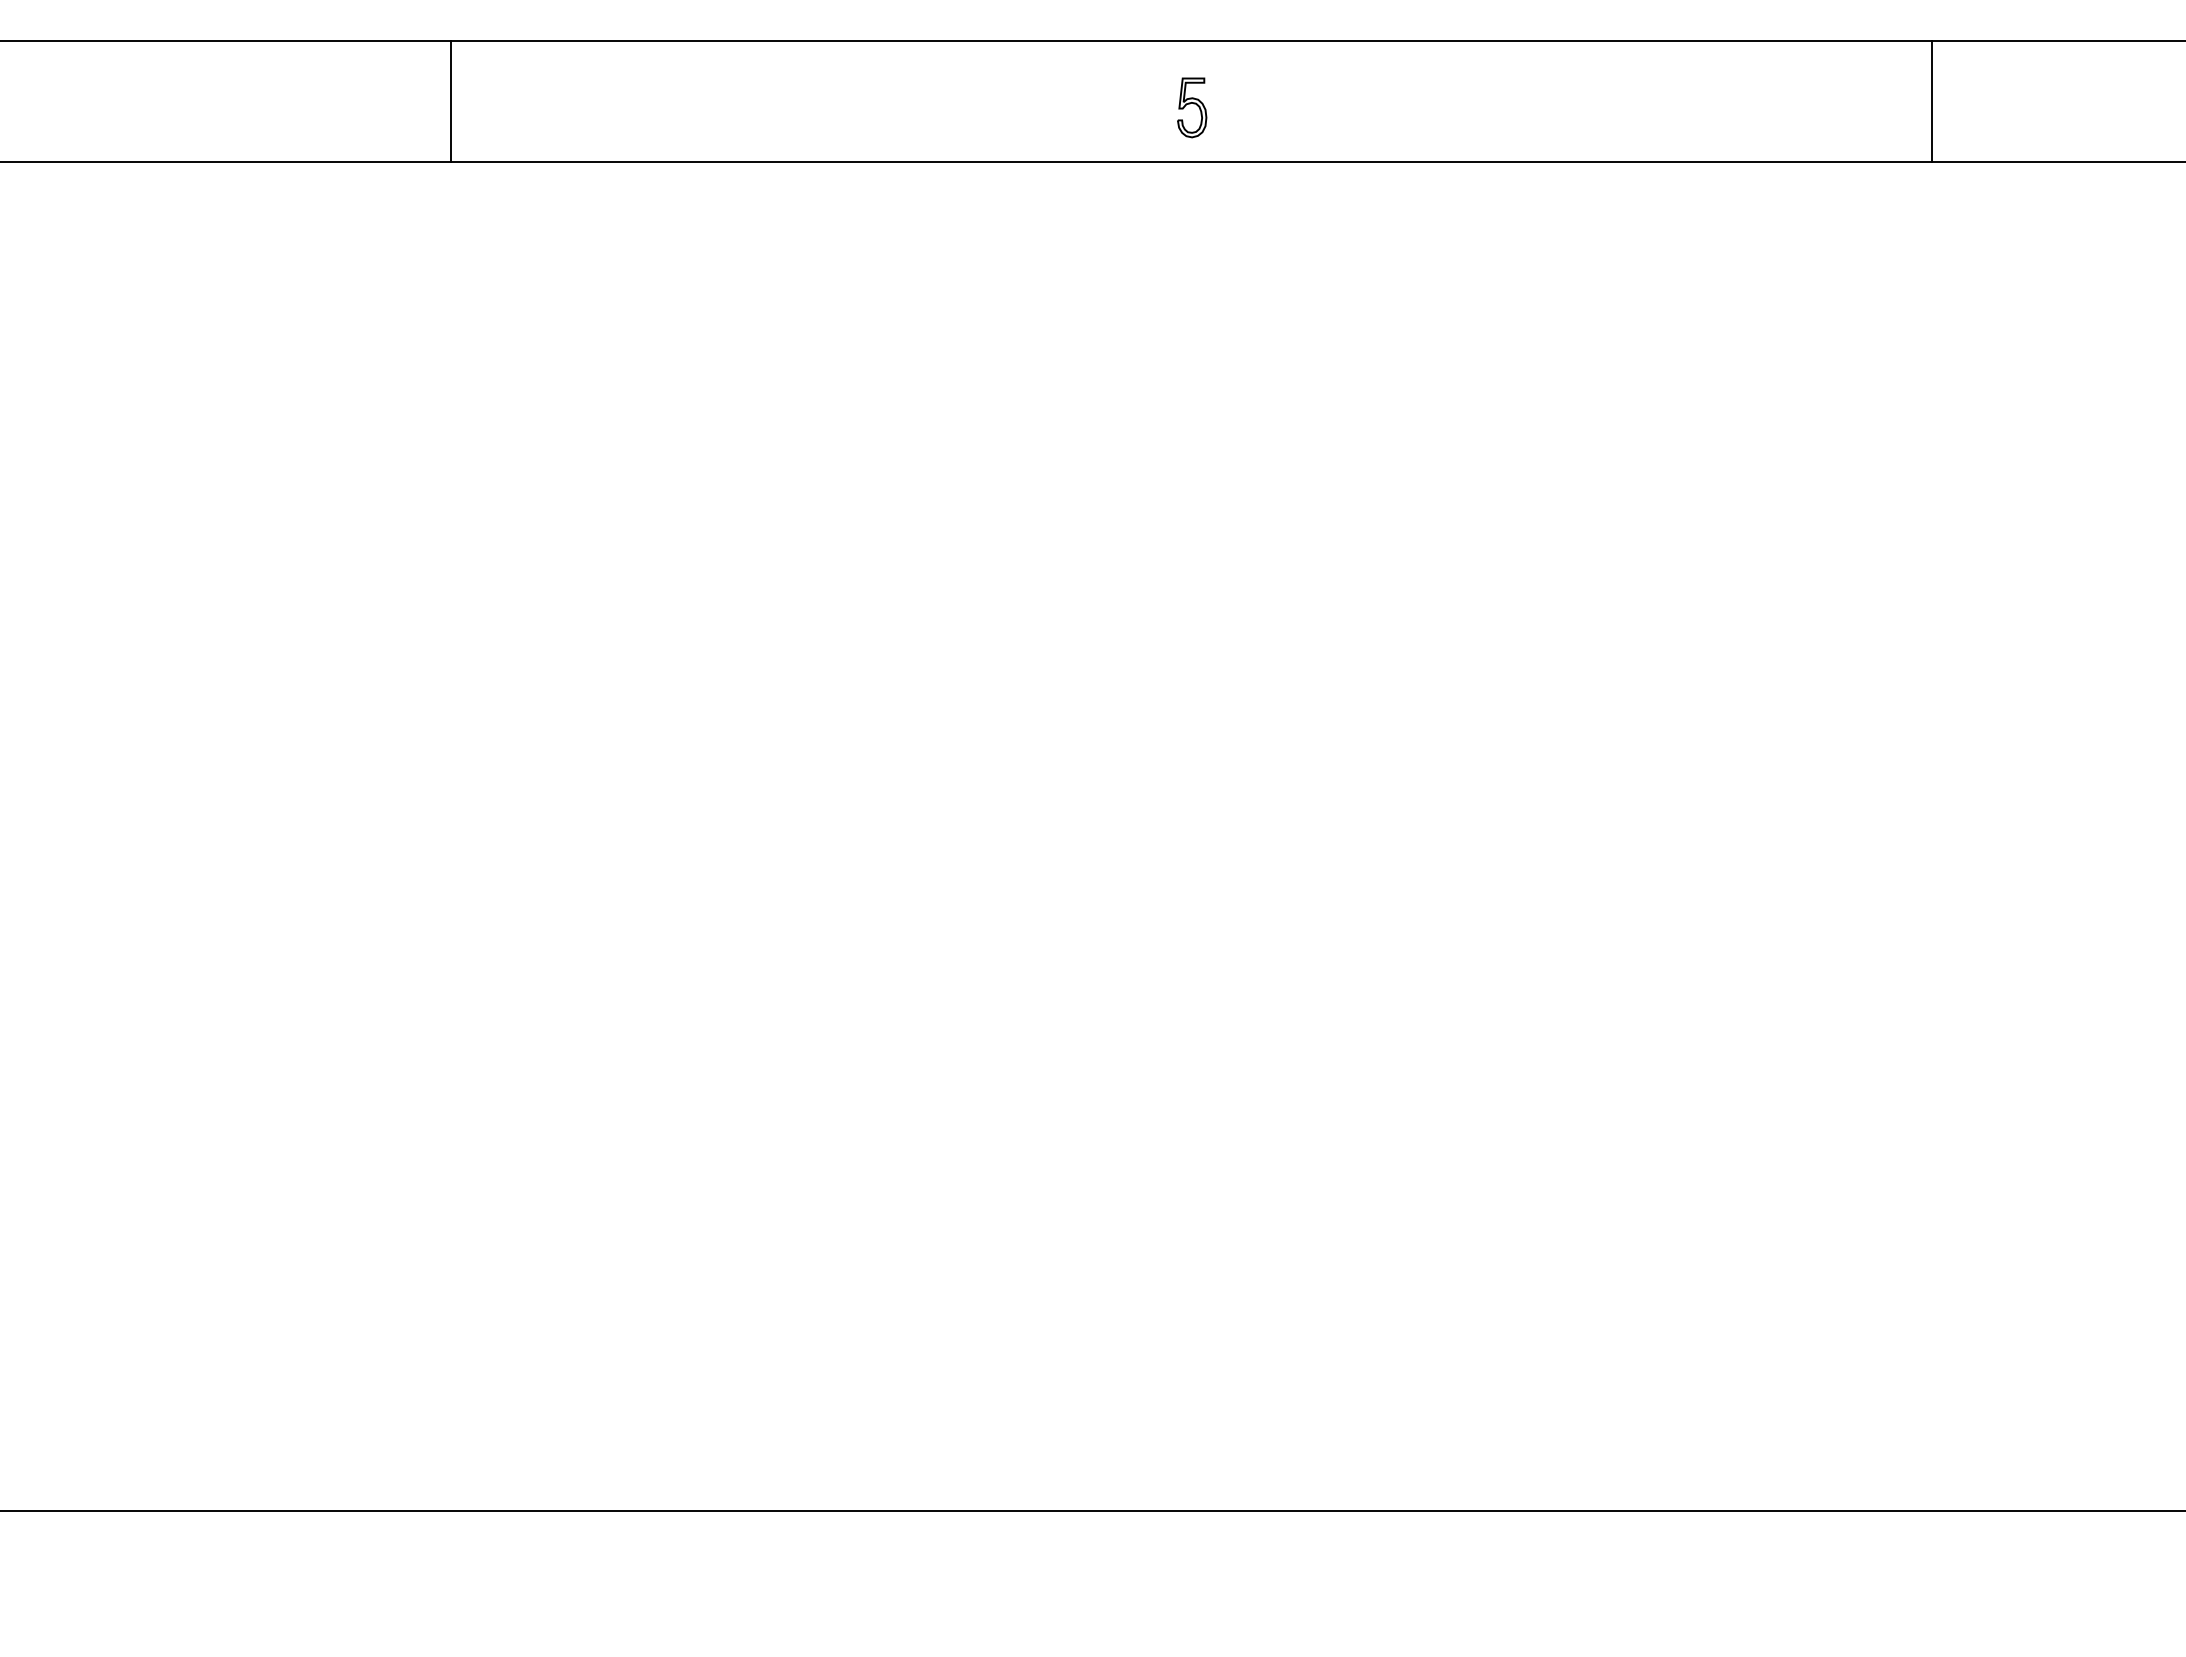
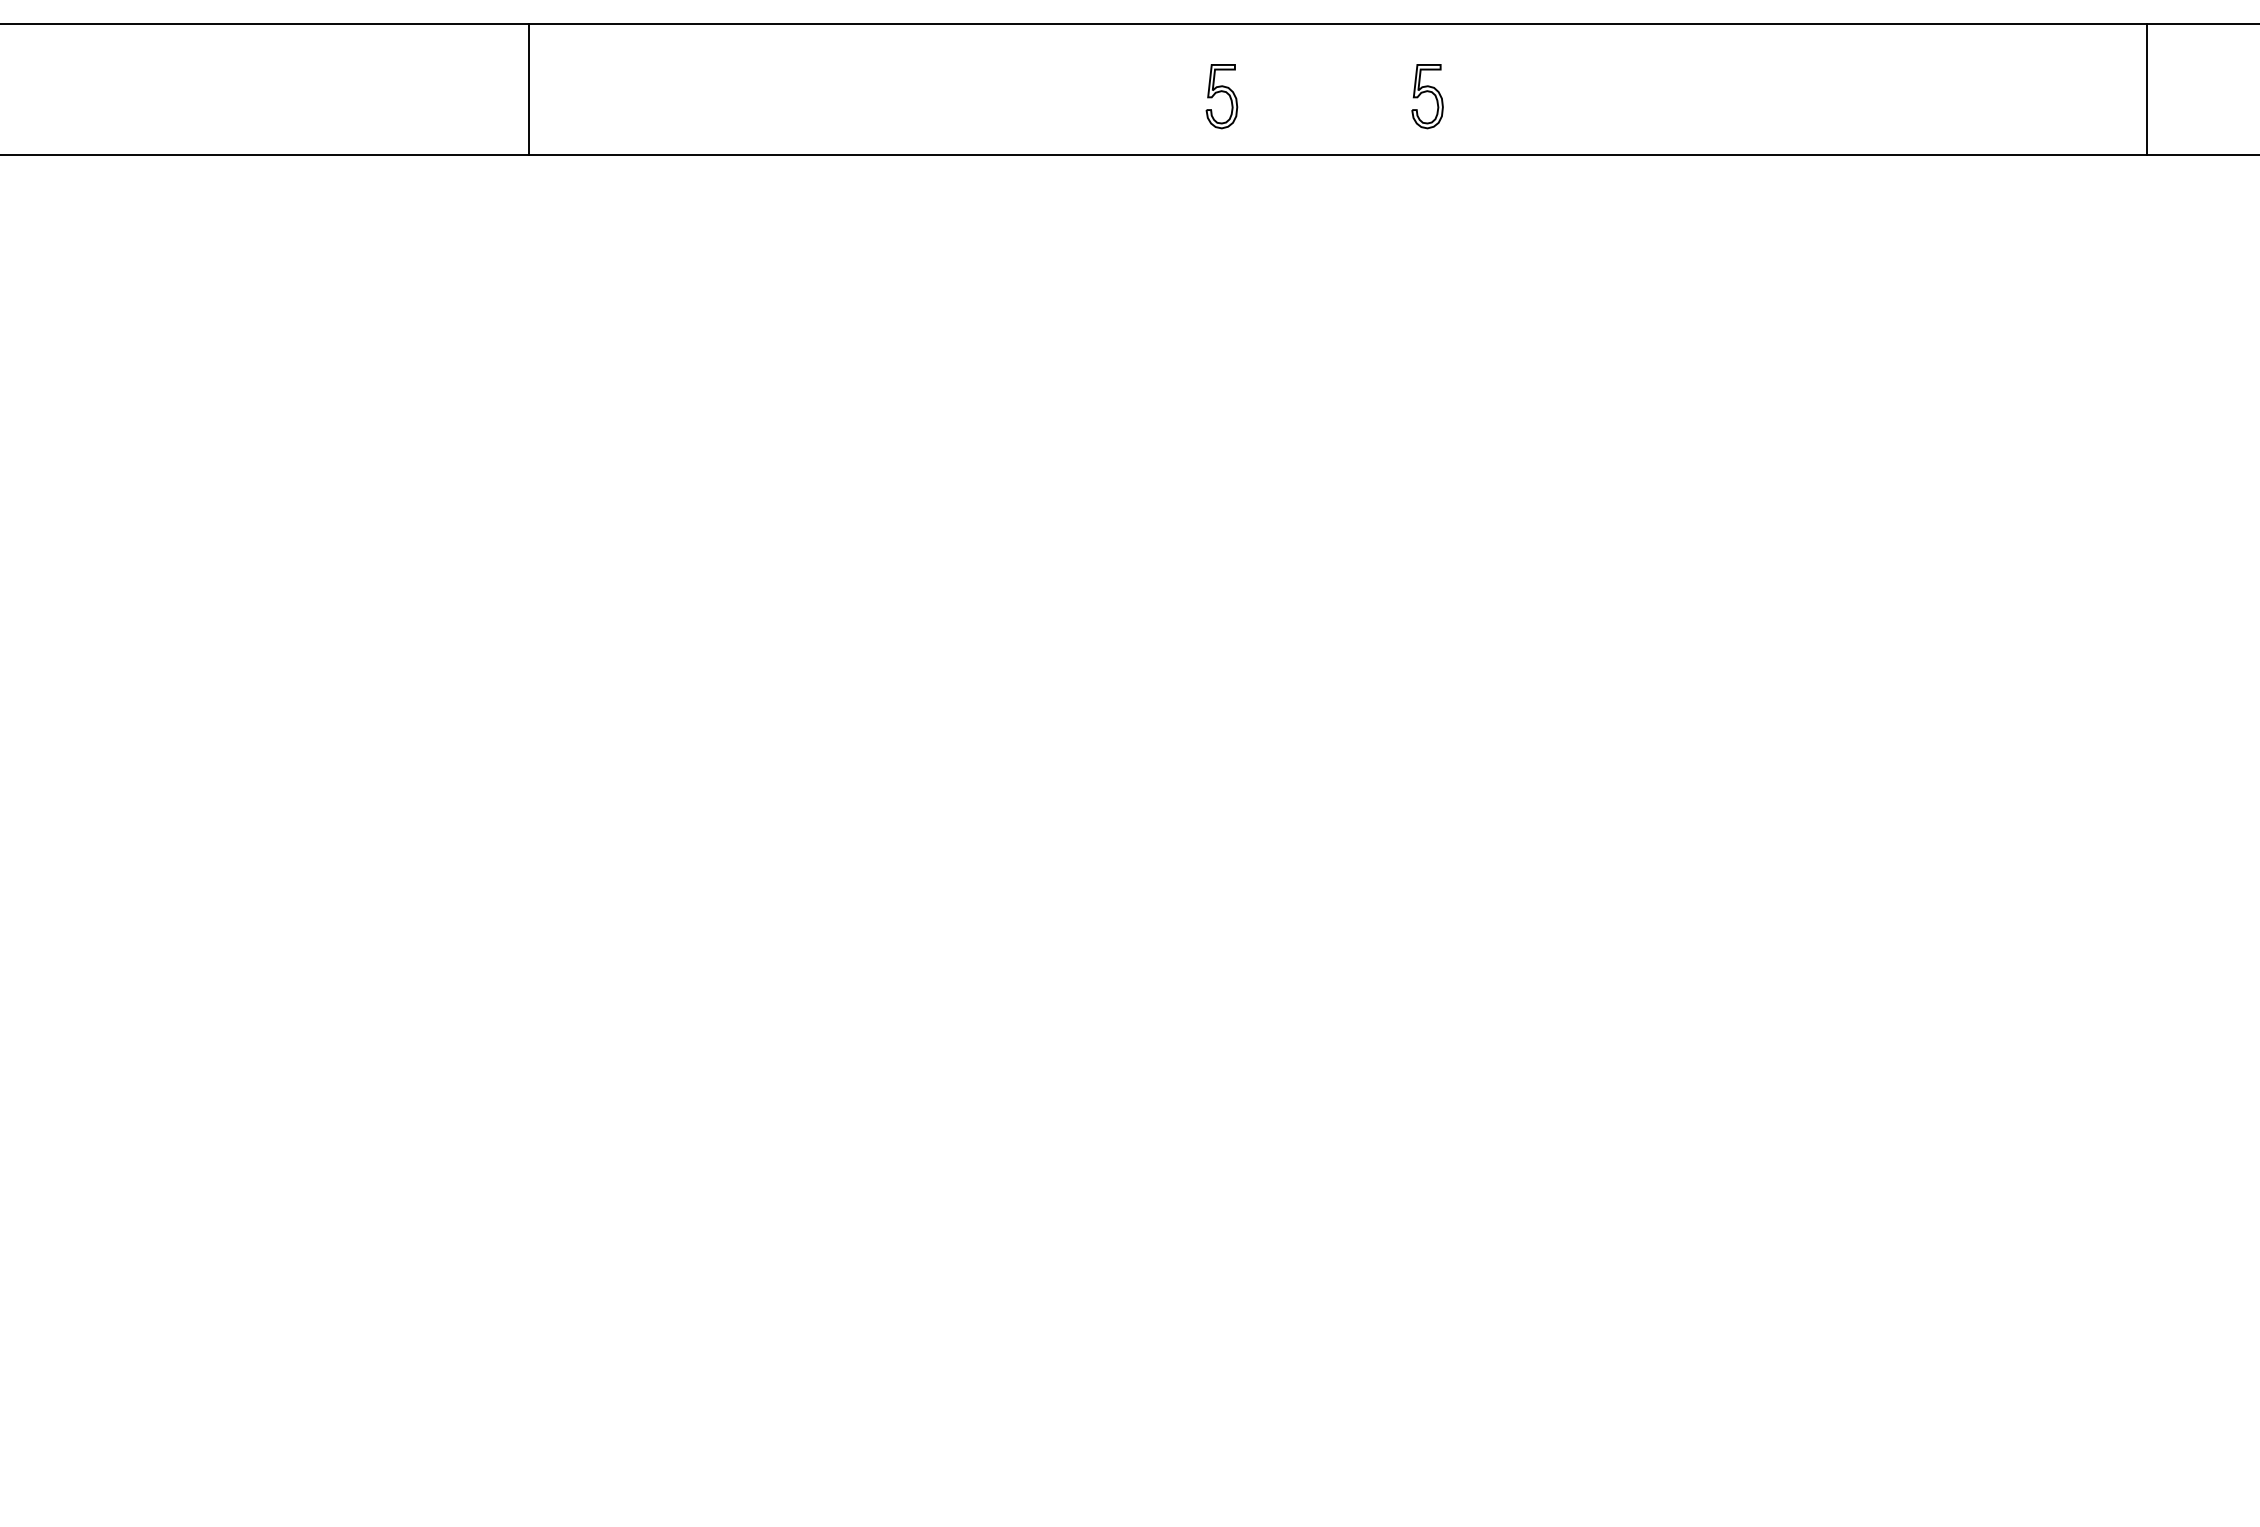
line: (451, 101) -> (528, 89), moved
line: (1931, 101) -> (2147, 89), moved
part: (1001, 107) -> (1222, 96), added

